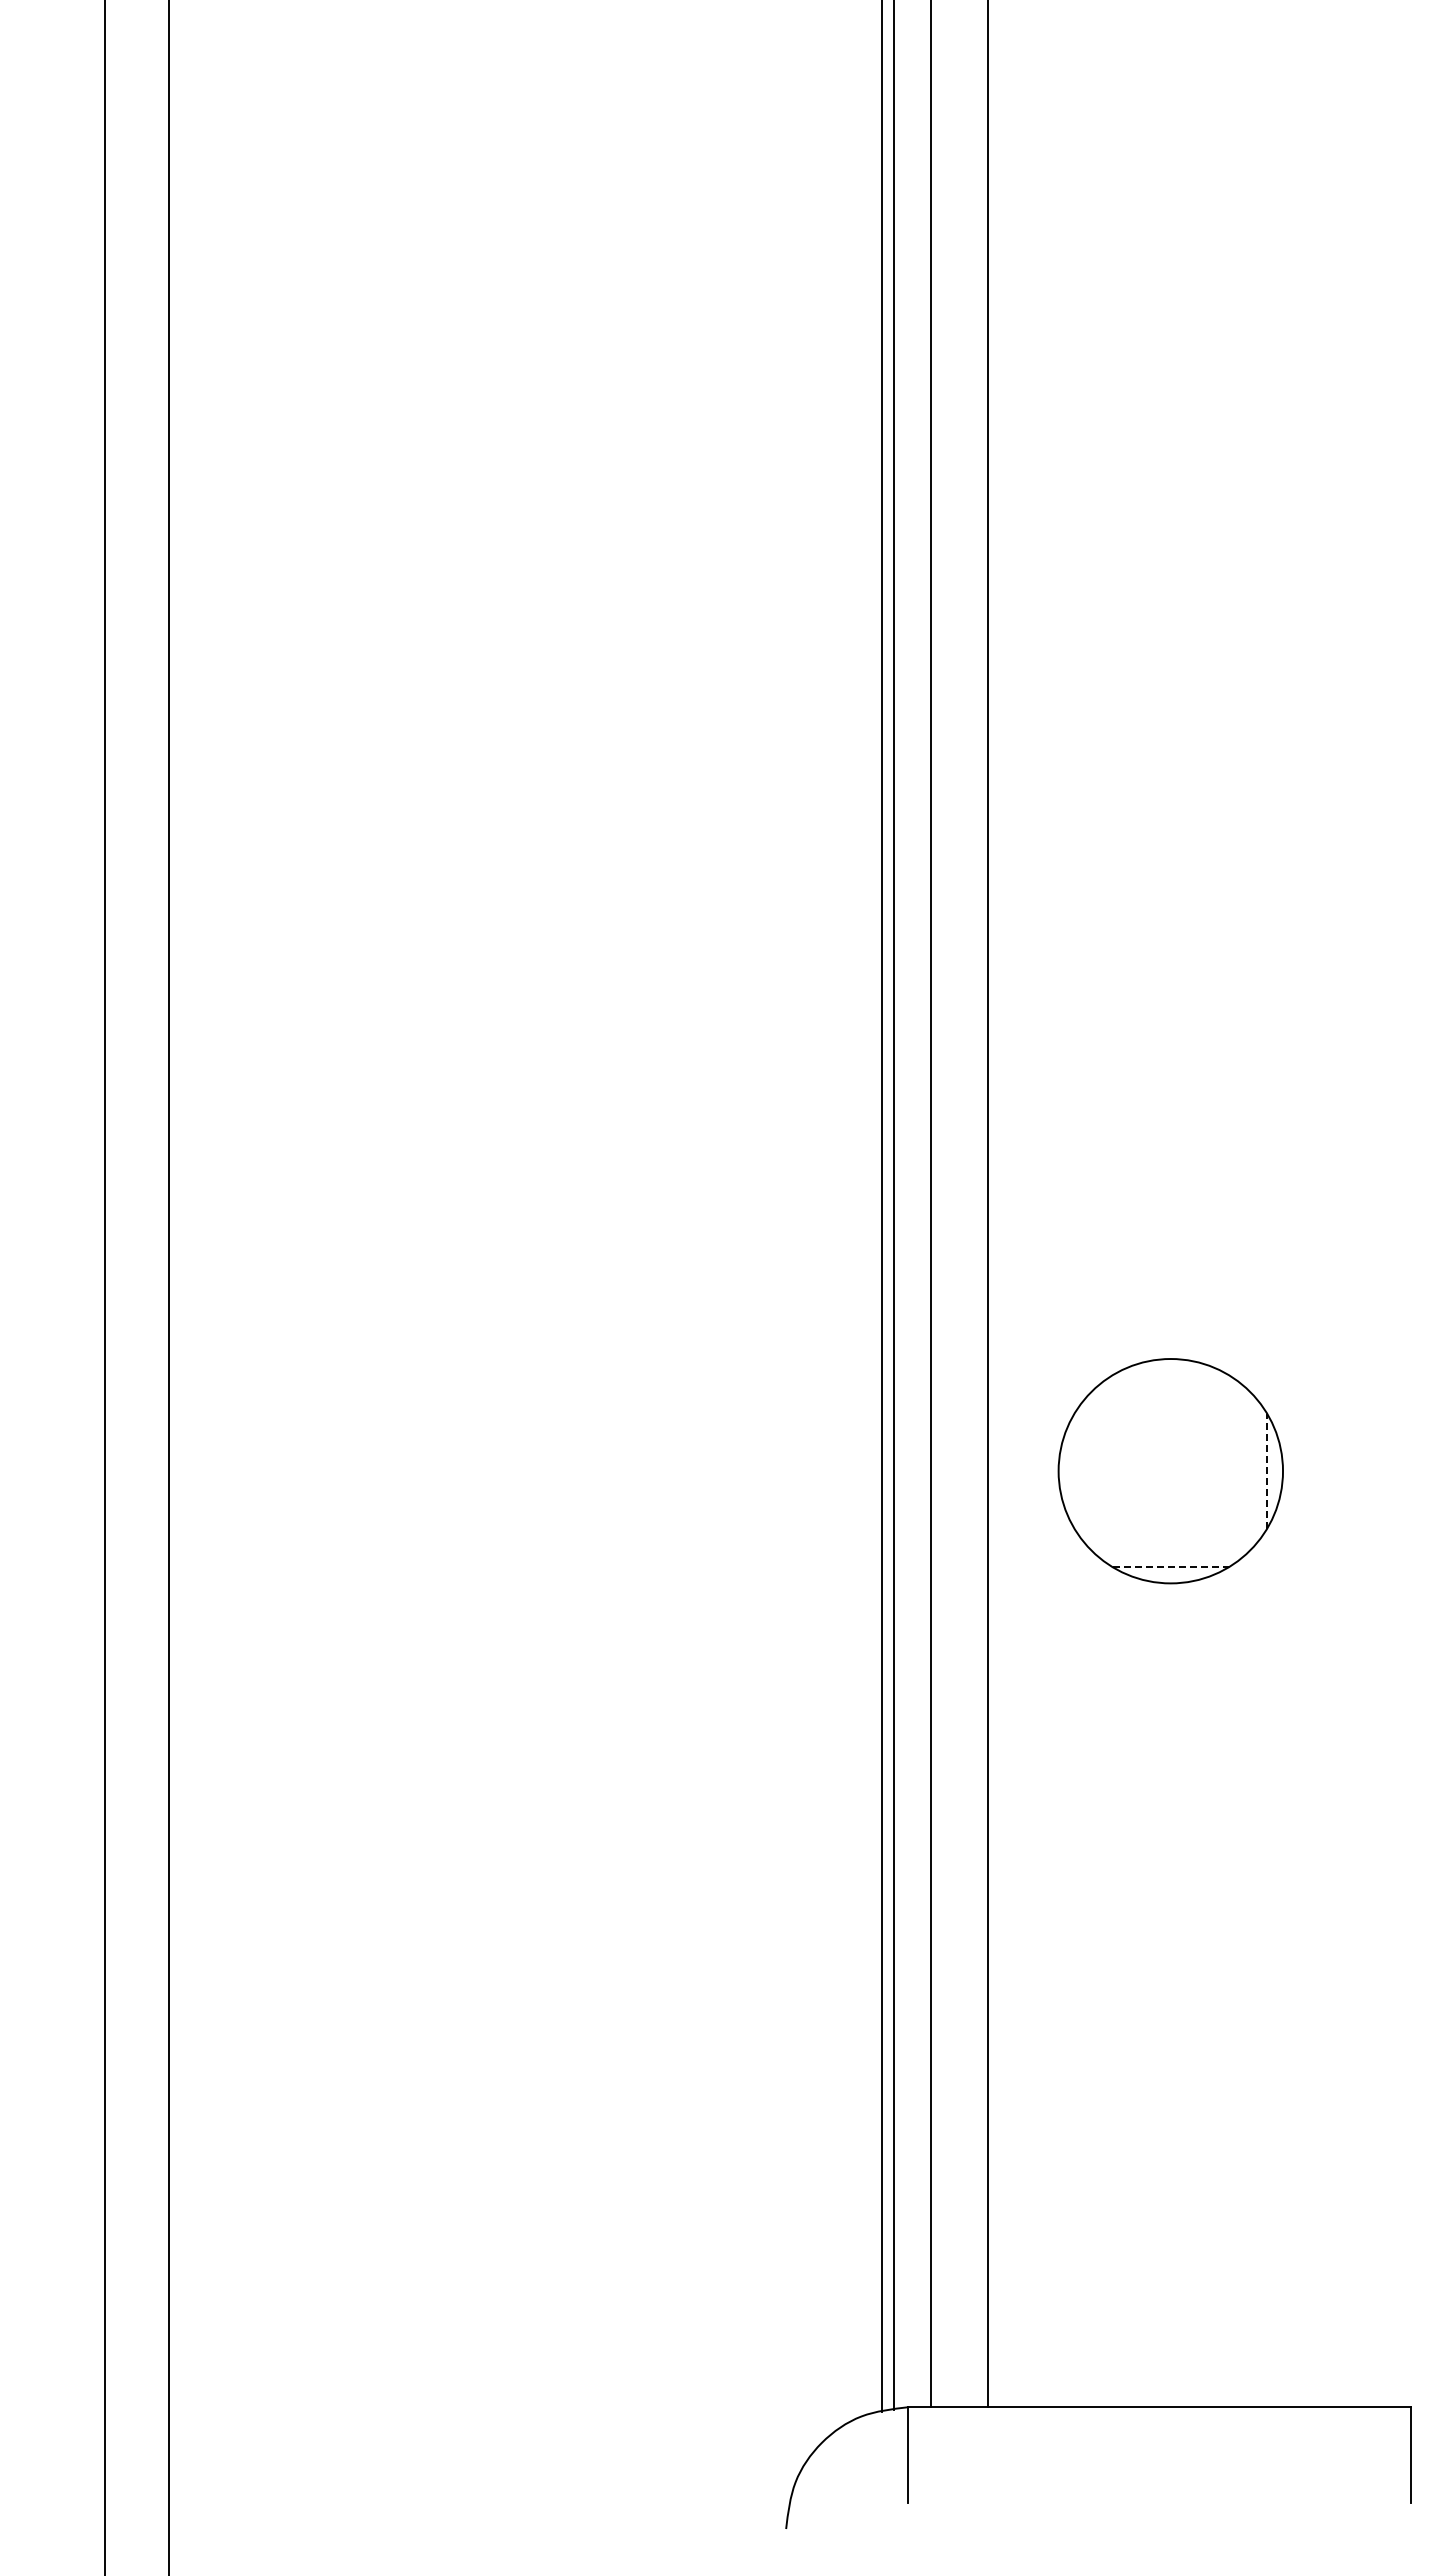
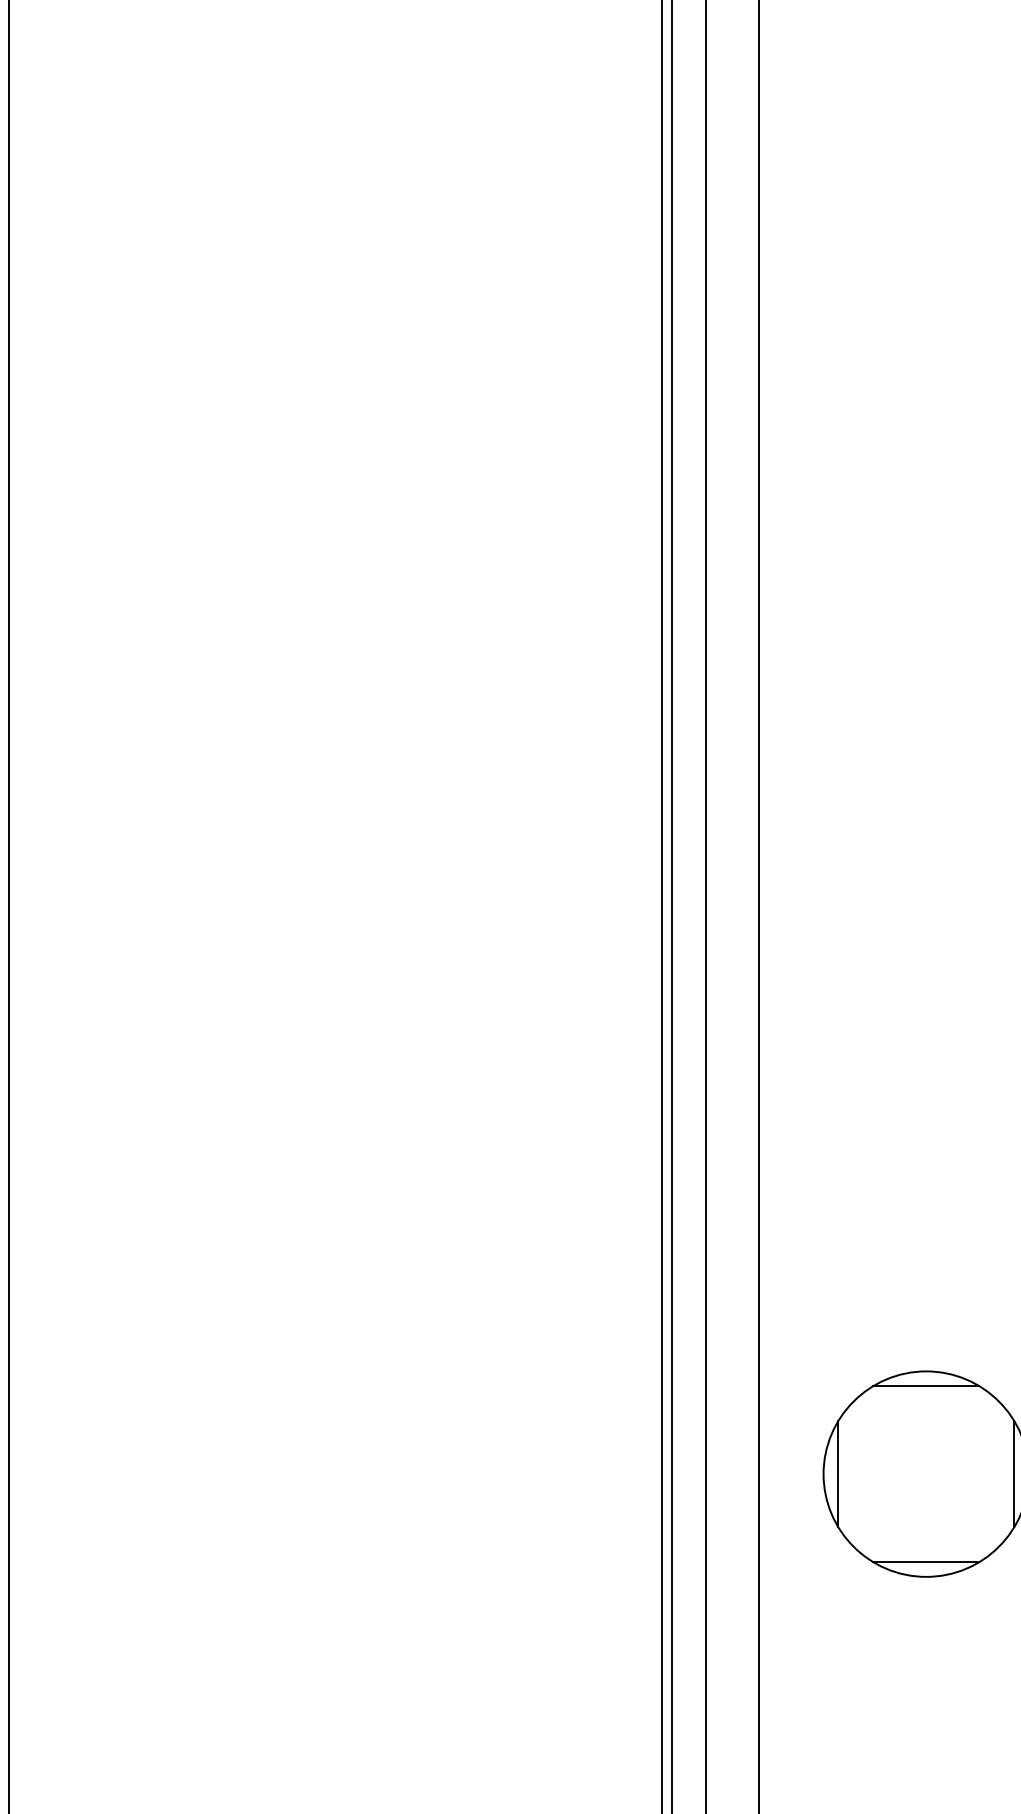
line: (1170, 1375) -> (926, 1386), added
line: (1074, 1470) -> (838, 1473), added
line: (1266, 1471) -> (1013, 1474), dashed -> solid
line: (1170, 1567) -> (926, 1562), dashed -> solid

